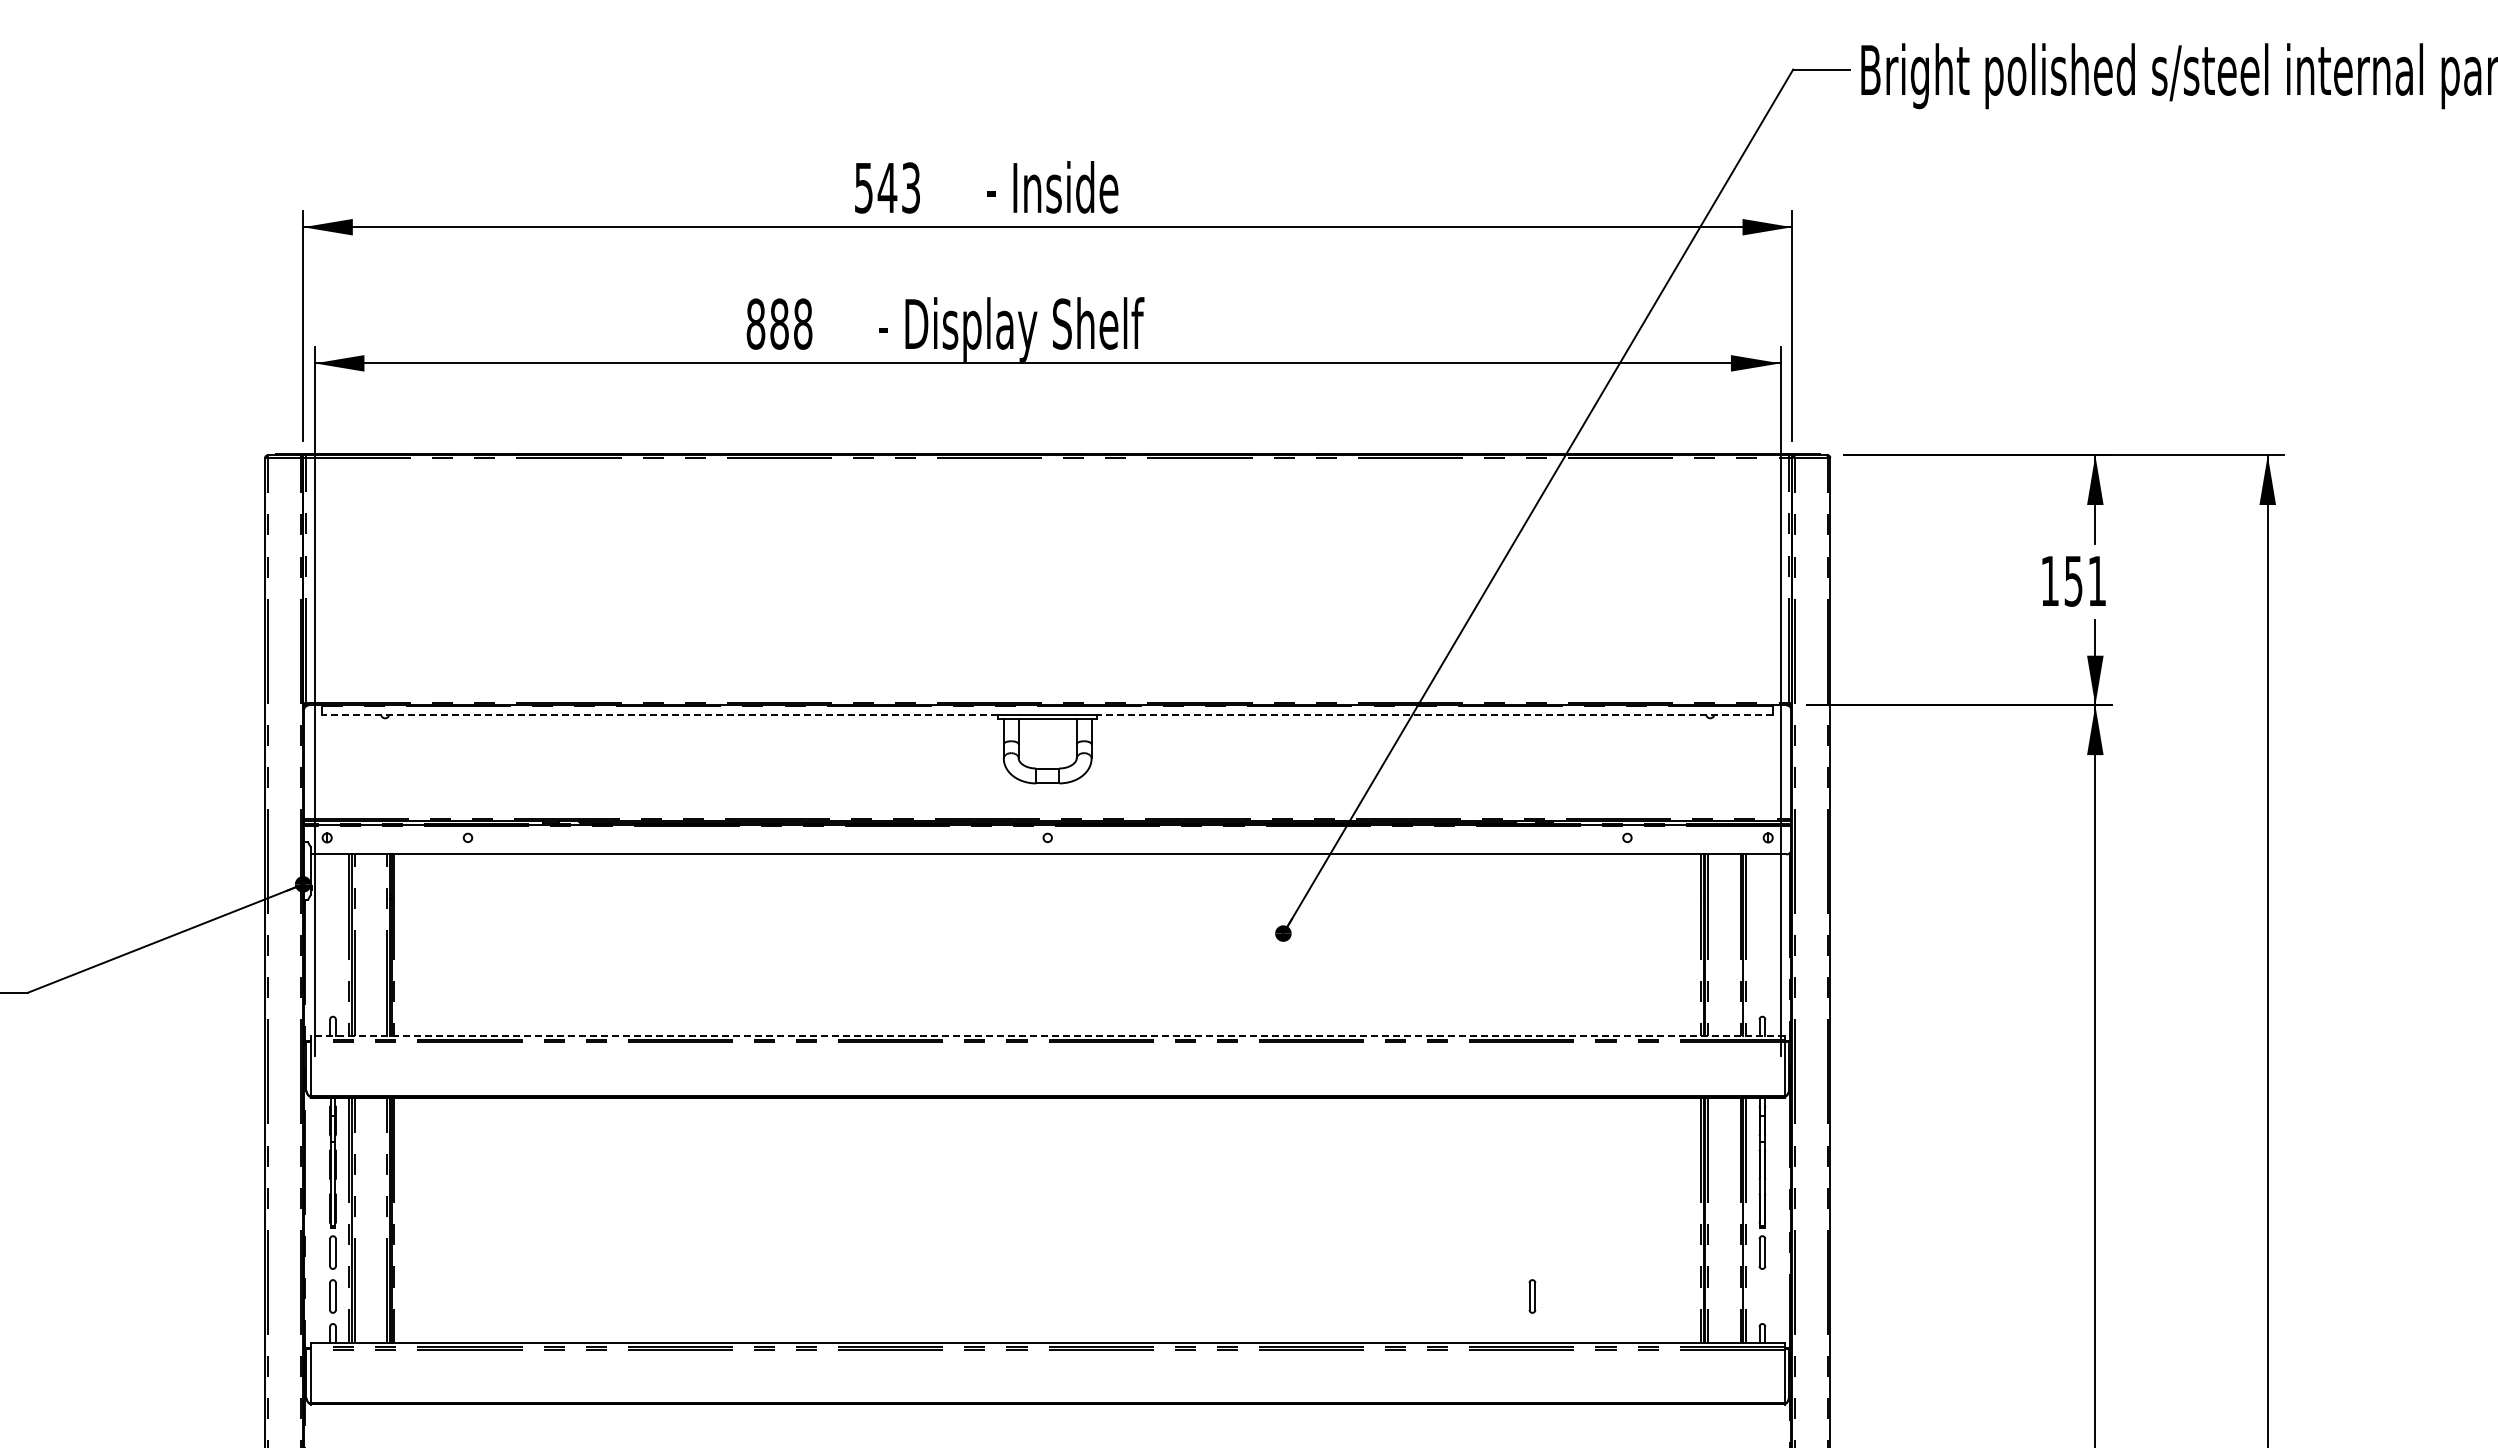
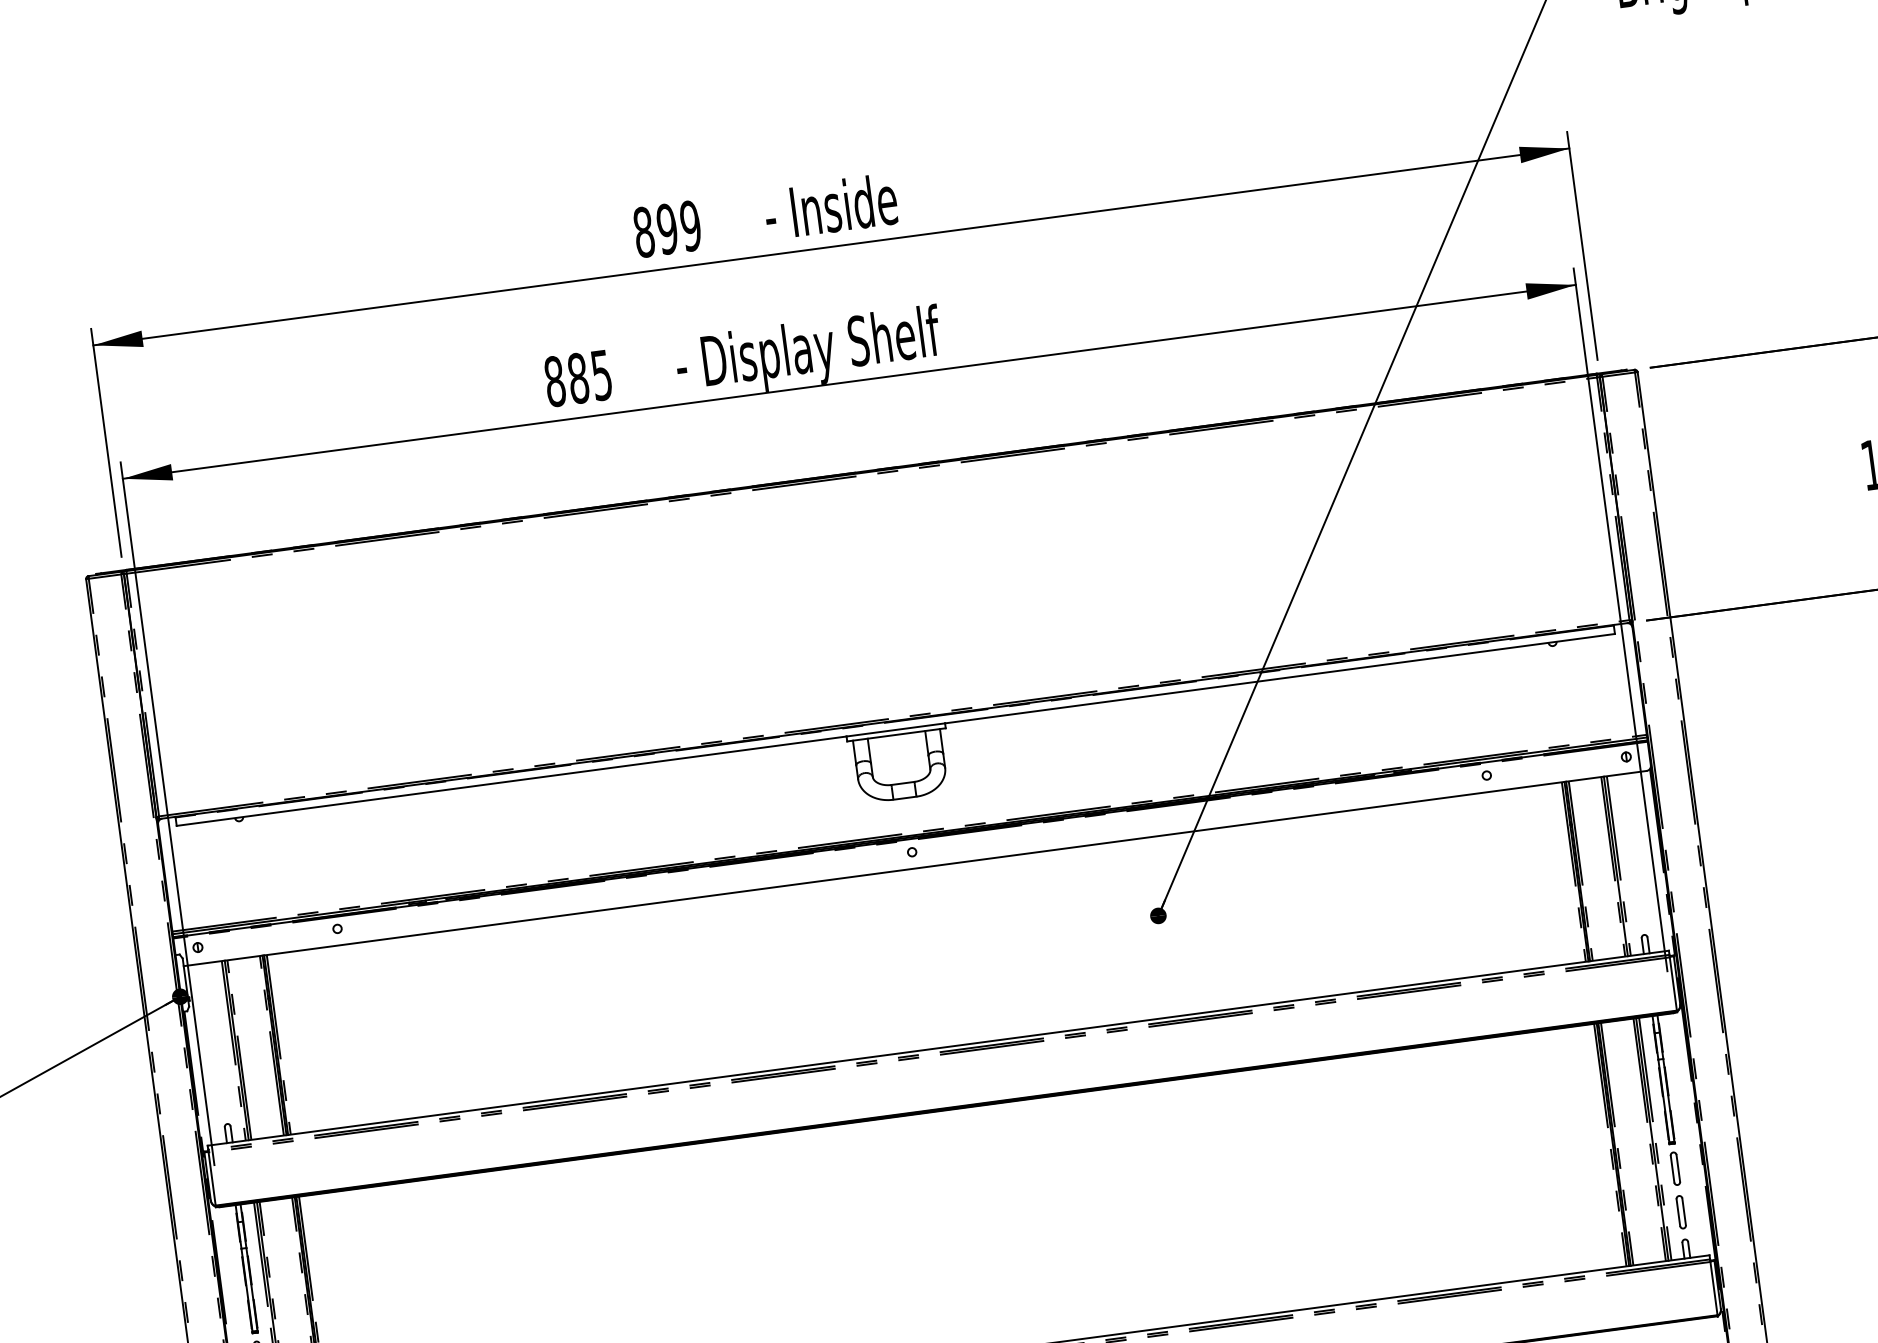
text: (887, 187) -> (667, 228), 543 -> 899
text: (803, 323) -> (602, 374), 888 -> 885
line: (660, 714) -> (512, 781), dashed -> solid
line: (1435, 714) -> (1280, 678), dashed -> solid
line: (1047, 1035) -> (938, 1048), dashed -> solid
part: (1532, 1296) -> (1681, 1212), moved

